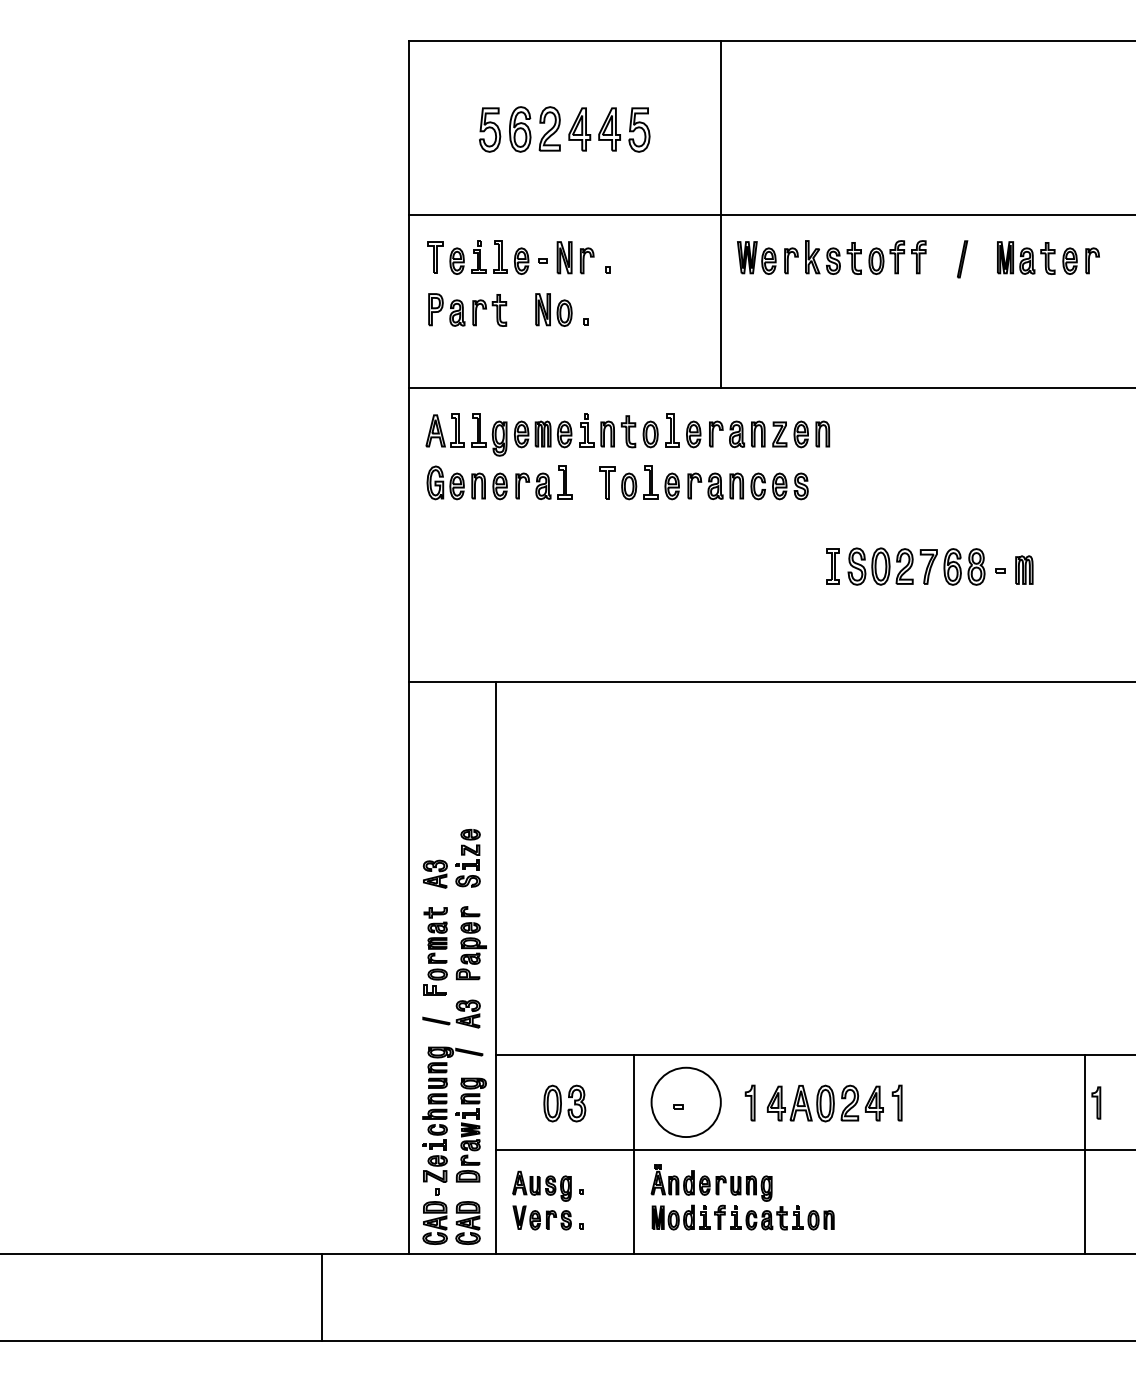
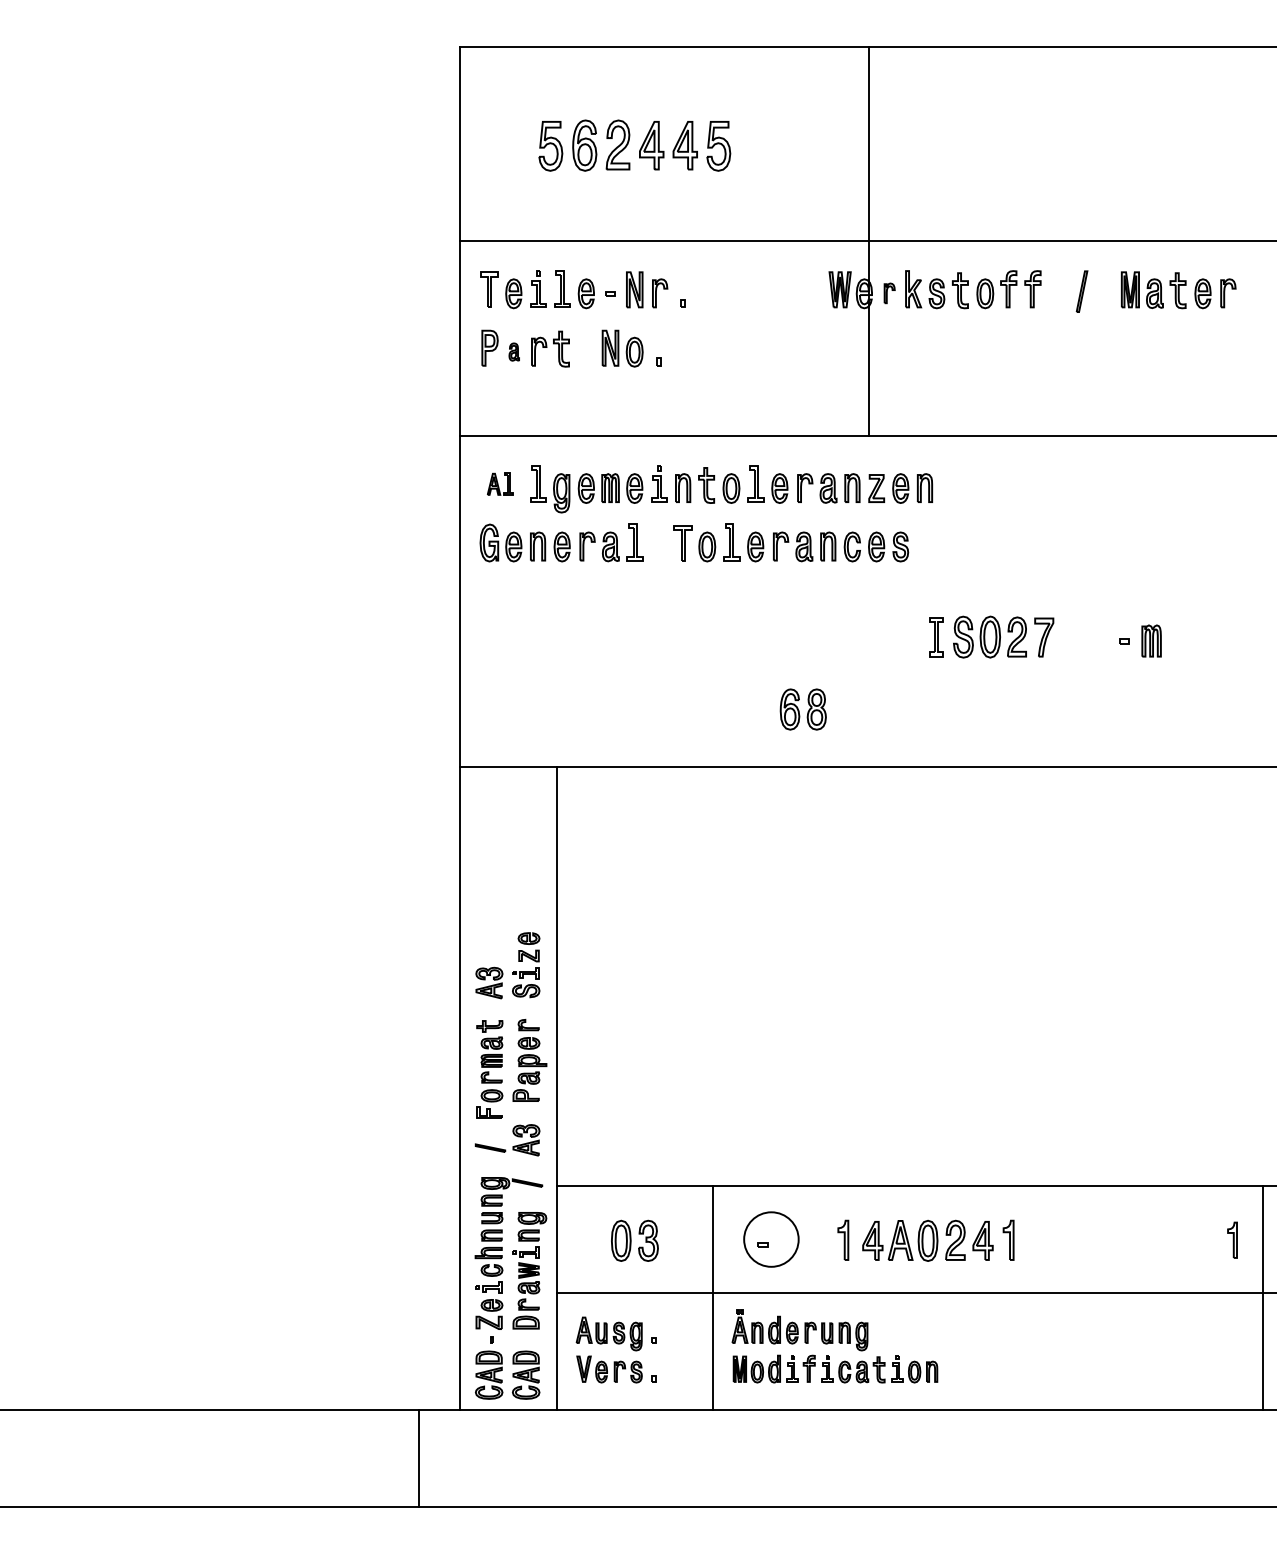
line: (720, 214) -> (869, 241), moved
part: (791, 260) -> (889, 293), size x0.7
part: (457, 312) -> (514, 351), size x0.6
part: (445, 429) -> (500, 483), size x0.6
part: (963, 566) -> (802, 709), moved
circle: (686, 1102) -> (771, 1239), size x0.7
line: (1084, 1153) -> (1263, 1297), moved
line: (322, 1297) -> (419, 1458), moved

